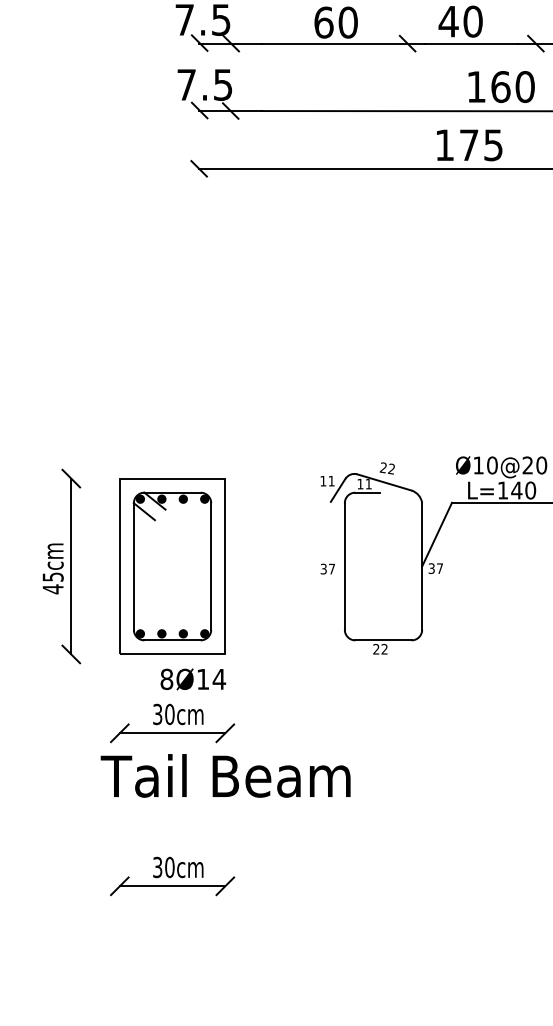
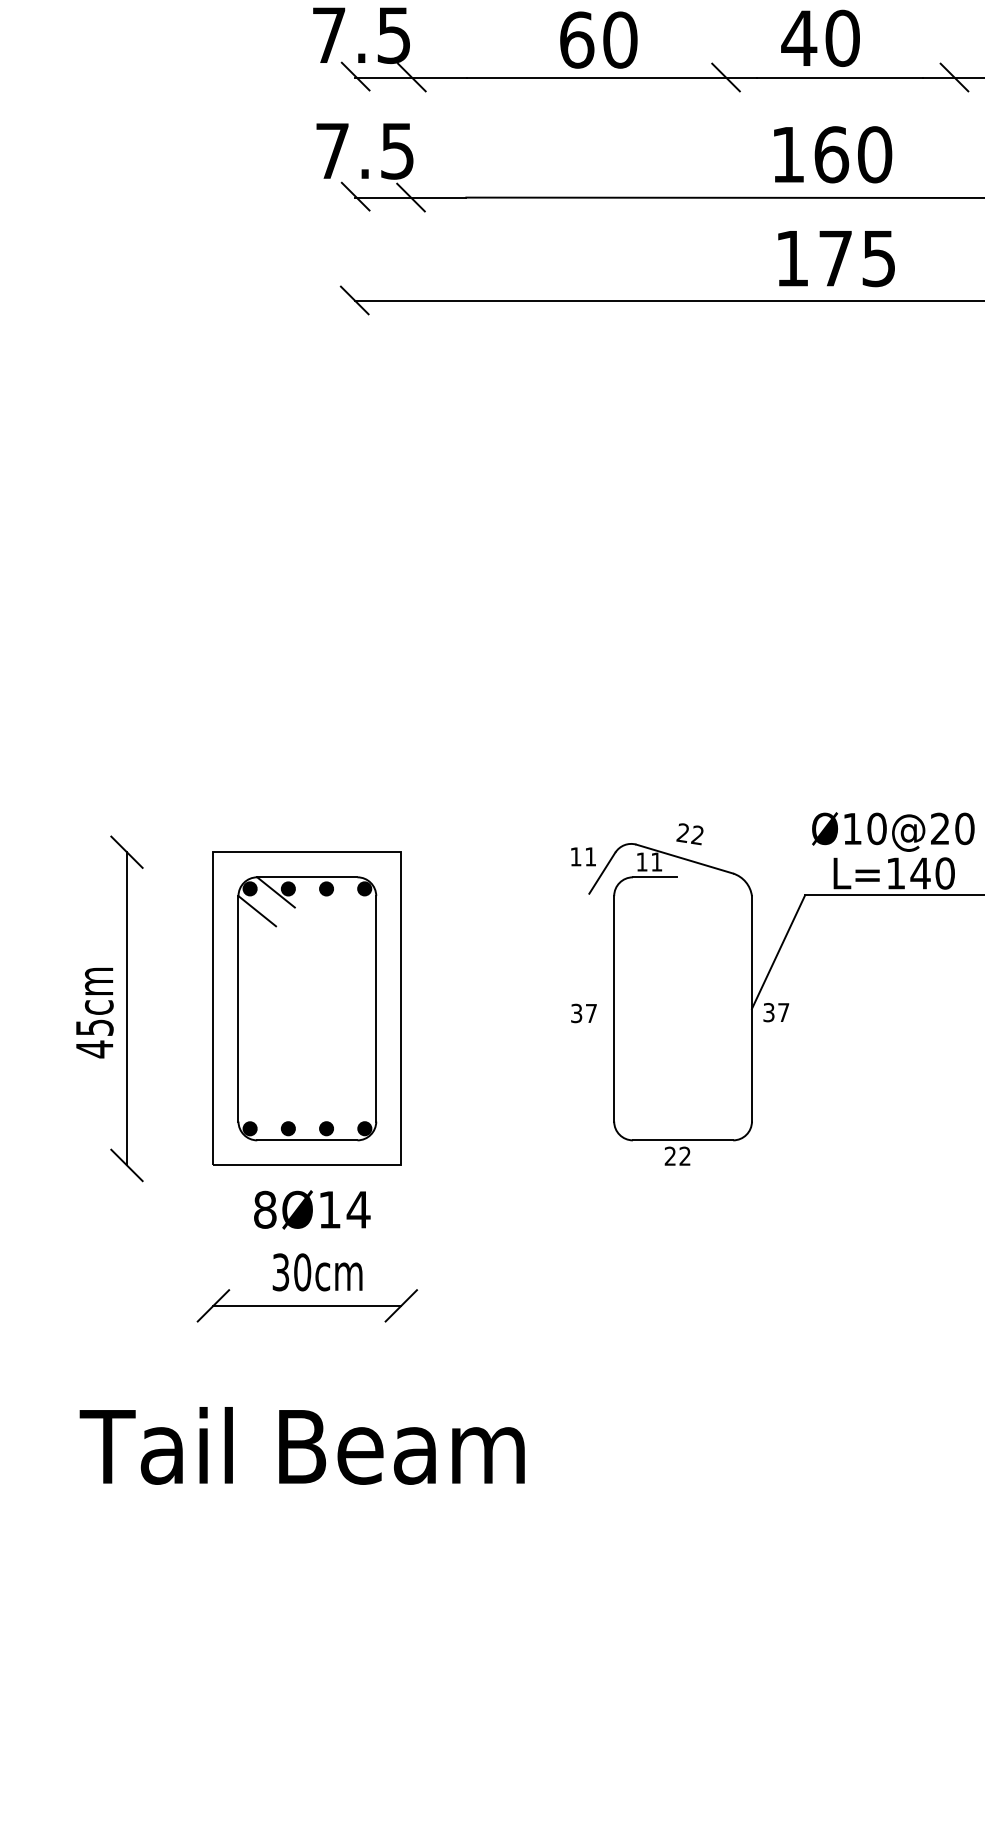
text: (501, 86) -> (832, 153), moved
text: (193, 679) -> (312, 1210), moved
text: (225, 775) -> (301, 1445), moved
part: (172, 876) -> (307, 1560), removed

